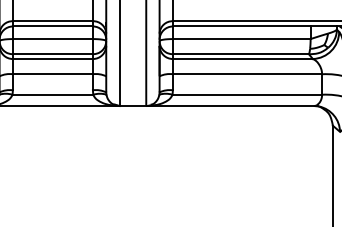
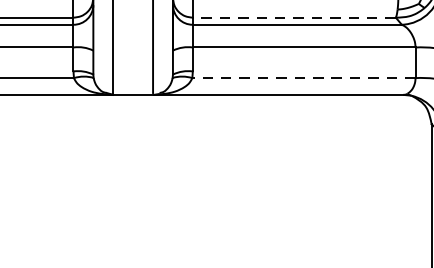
line: (240, 54) -> (293, 18), solid -> dashed
line: (247, 94) -> (304, 77), solid -> dashed

